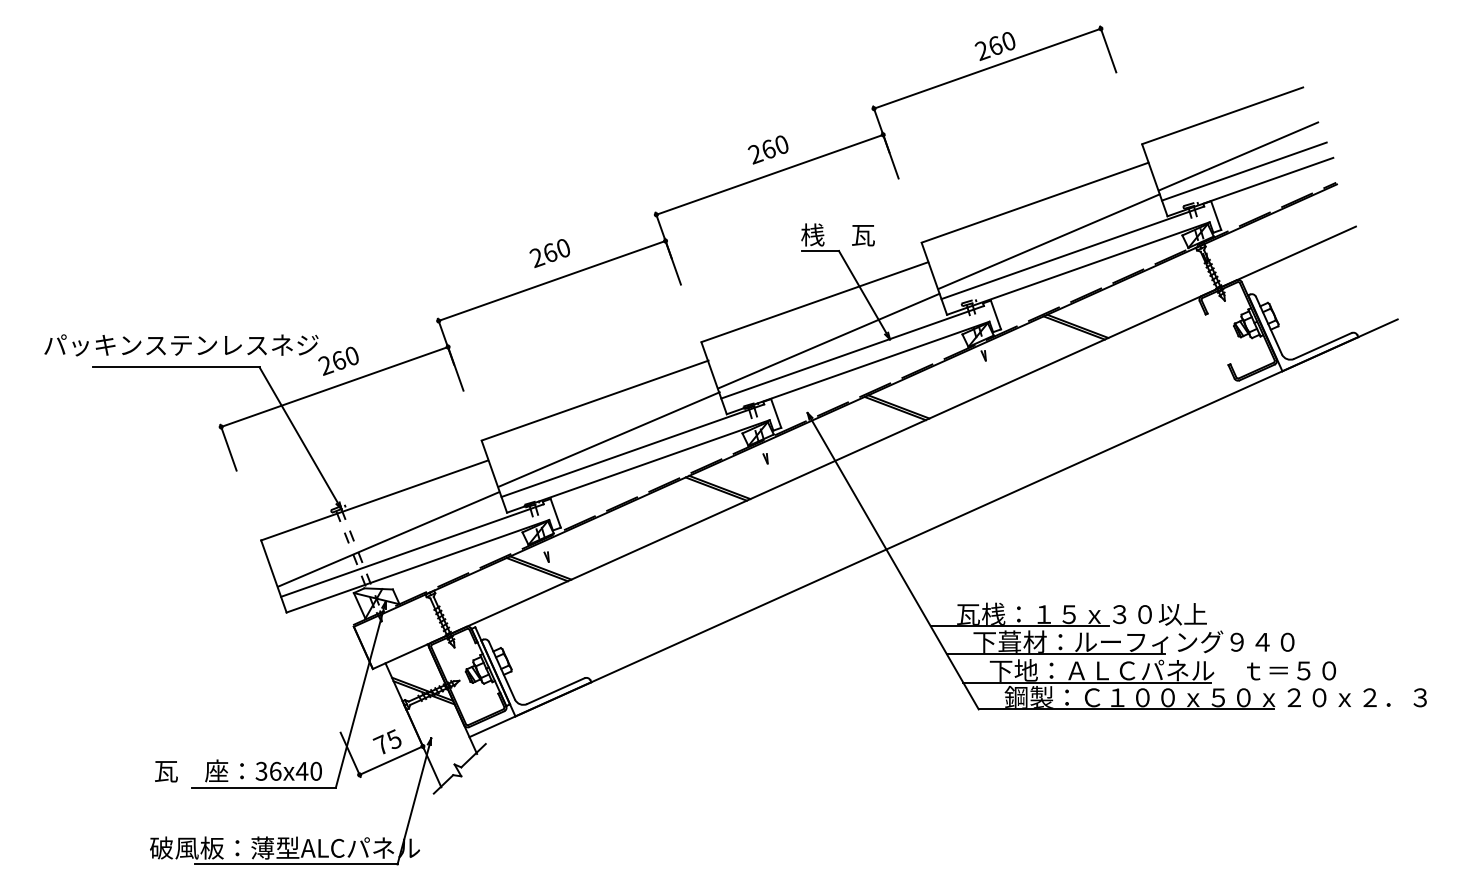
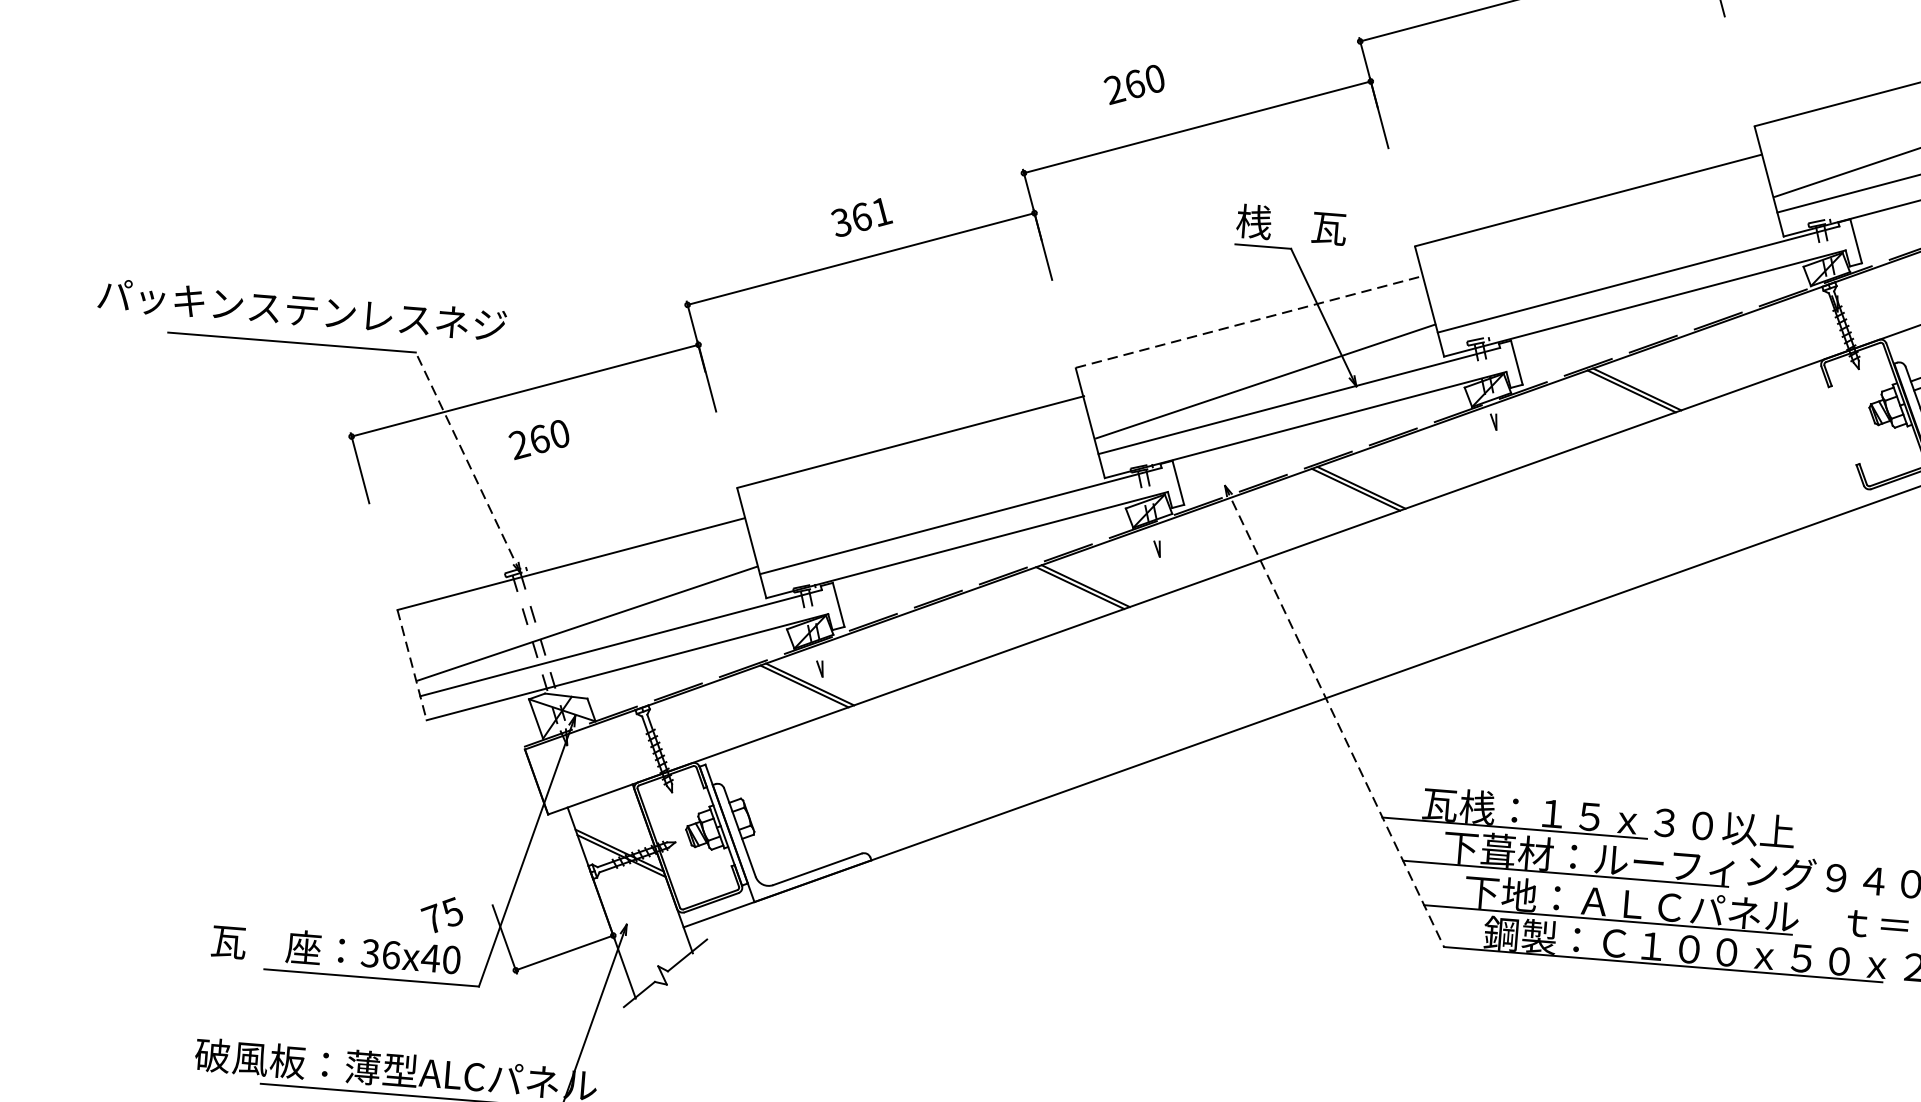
text: (767, 149) -> (1133, 84), moved
line: (1049, 241) -> (1605, 259), removed
text: (550, 253) -> (861, 218), 260 -> 361
line: (815, 301) -> (1250, 321), solid -> dashed
text: (338, 360) -> (538, 438), moved
line: (300, 438) -> (468, 463), solid -> dashed
line: (609, 439) -> (927, 501), removed
line: (893, 561) -> (1335, 716), solid -> dashed
line: (274, 576) -> (412, 665), solid -> dashed
text: (386, 741) -> (440, 914), moved

